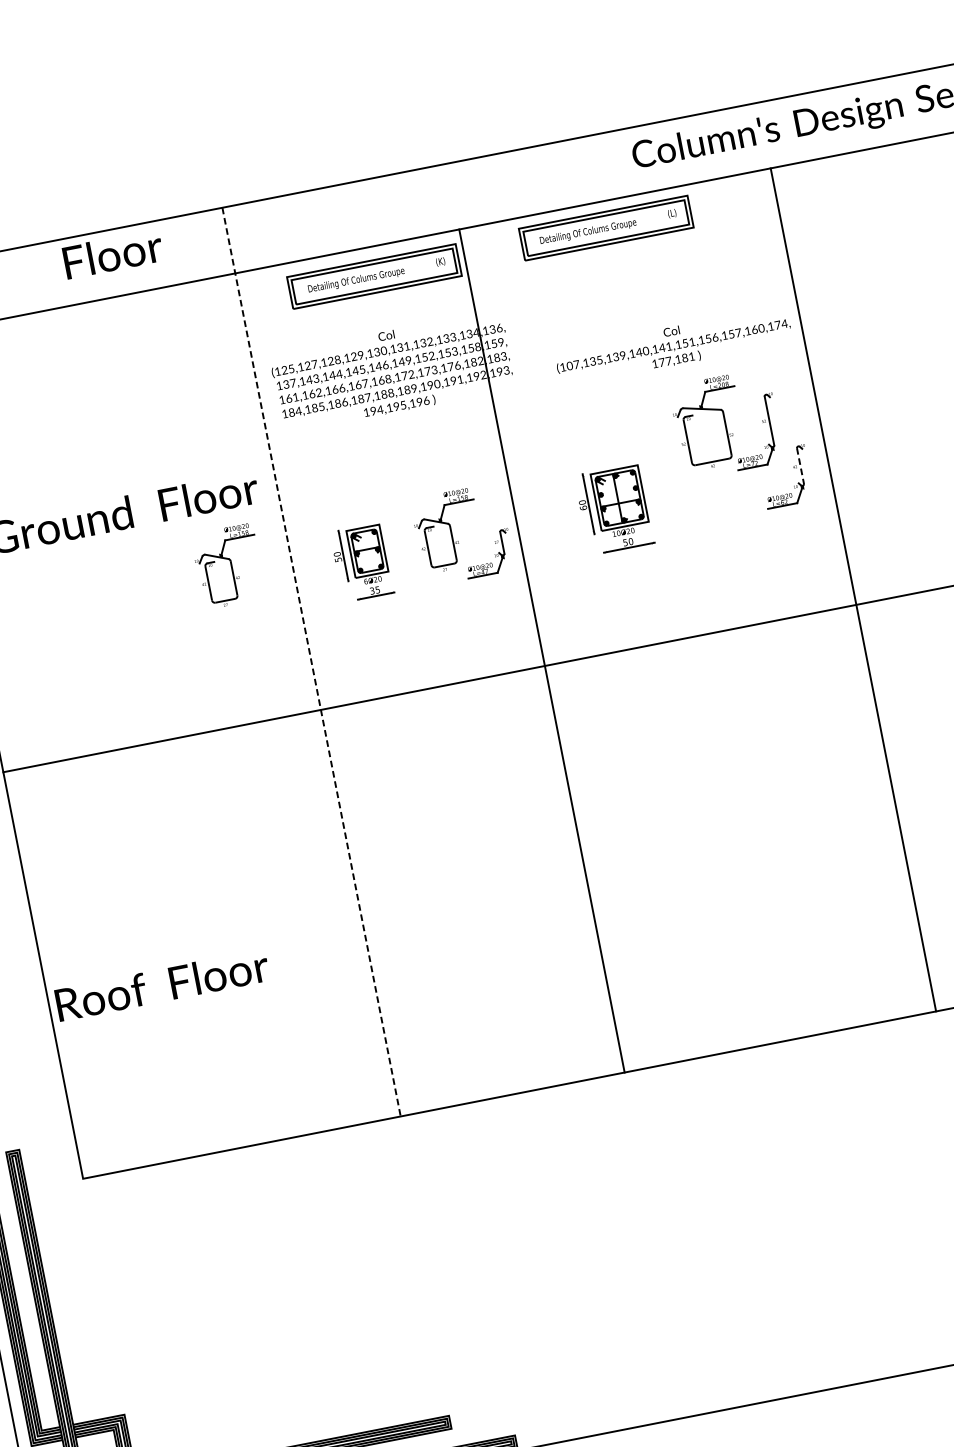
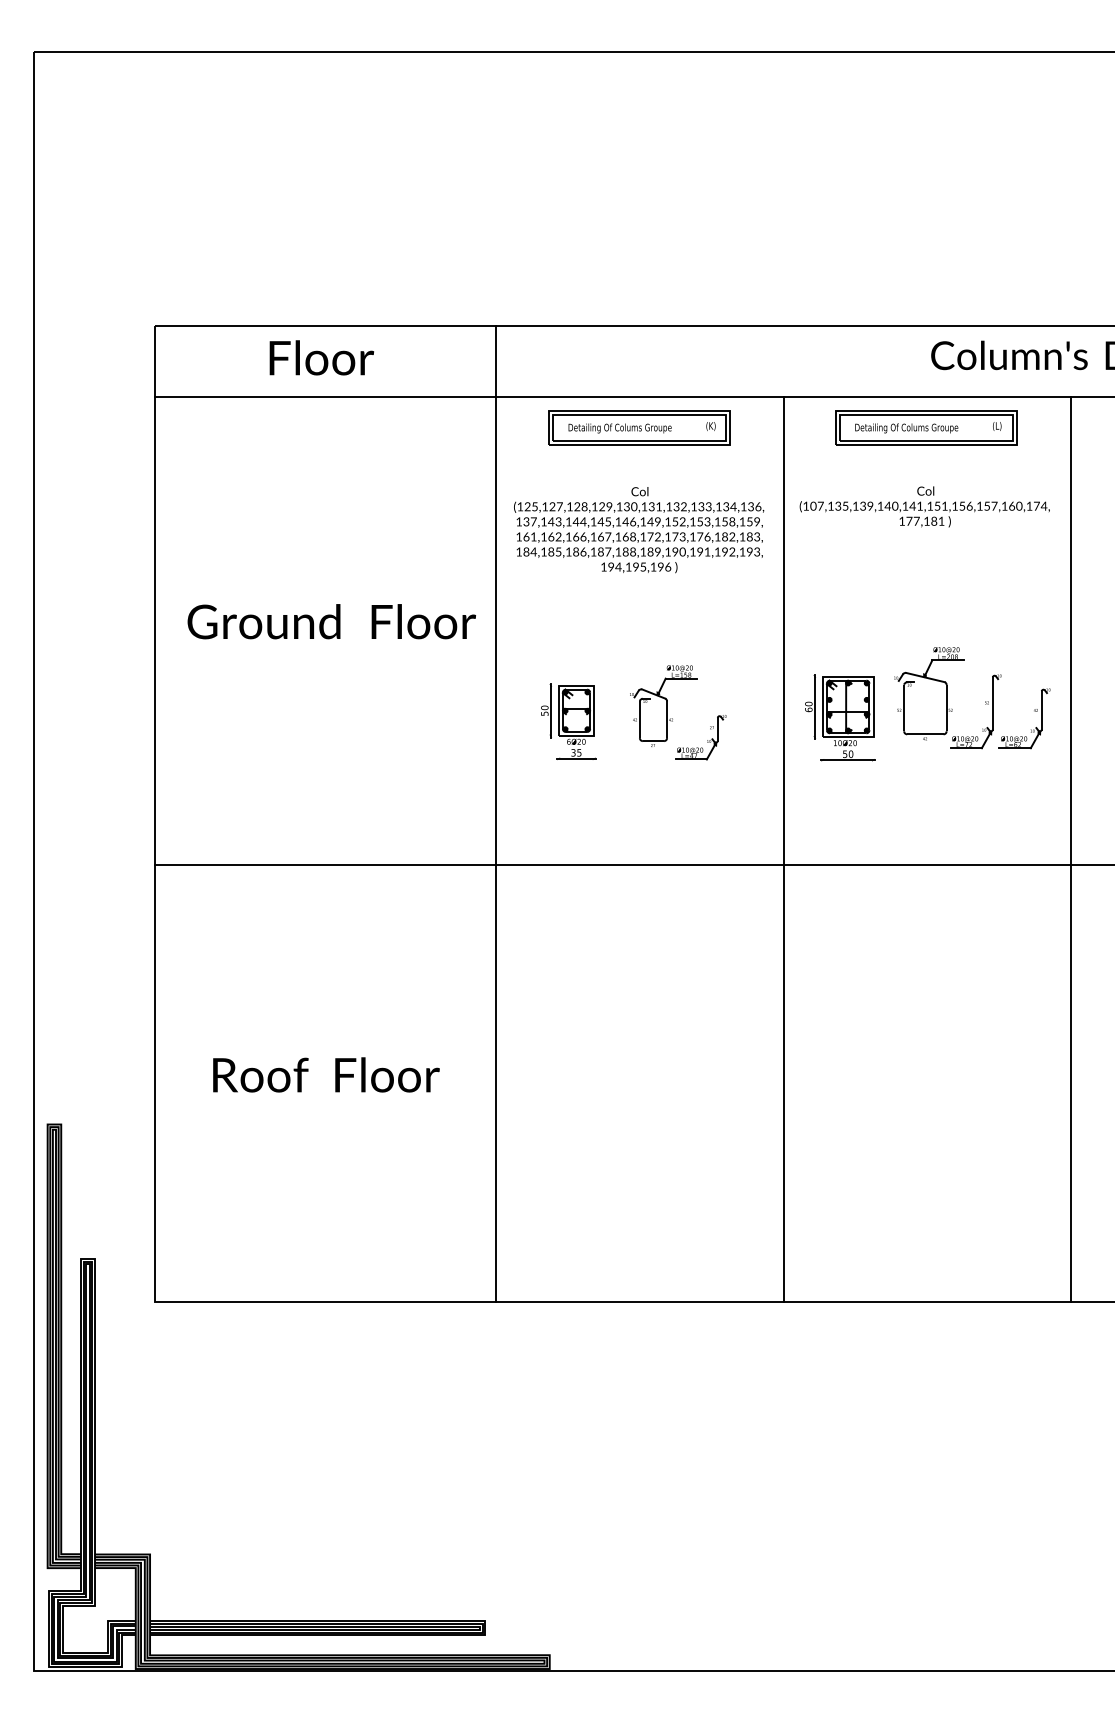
part: (606, 227) -> (926, 427), moved
text: (112, 253) -> (321, 357), moved
text: (673, 345) -> (924, 506), moved
part: (726, 424) -> (947, 698), moved
line: (800, 467) -> (1041, 711), dashed -> solid
part: (228, 565) -> (429, 697), removed
line: (541, 651) -> (783, 849), moved
line: (311, 662) -> (496, 814), dashed -> solid
text: (162, 984) -> (326, 1074), moved

